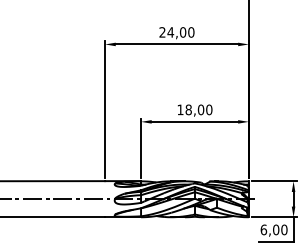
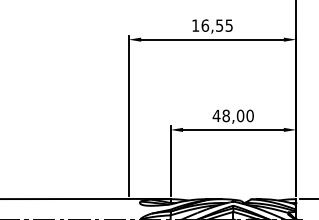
text: (176, 32) -> (211, 25), 24,00 -> 16,55
text: (180, 109) -> (216, 115), 18,00 -> 48,00

